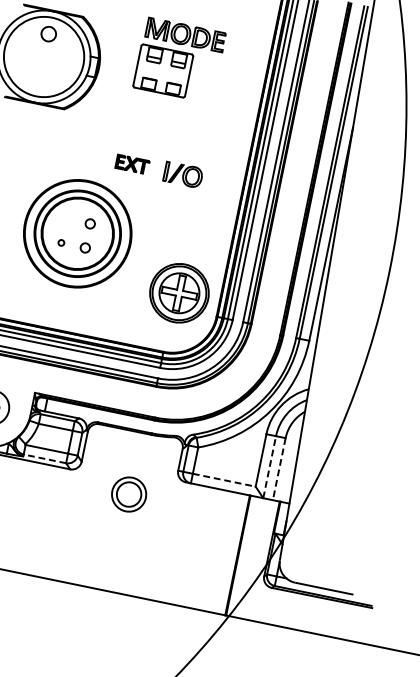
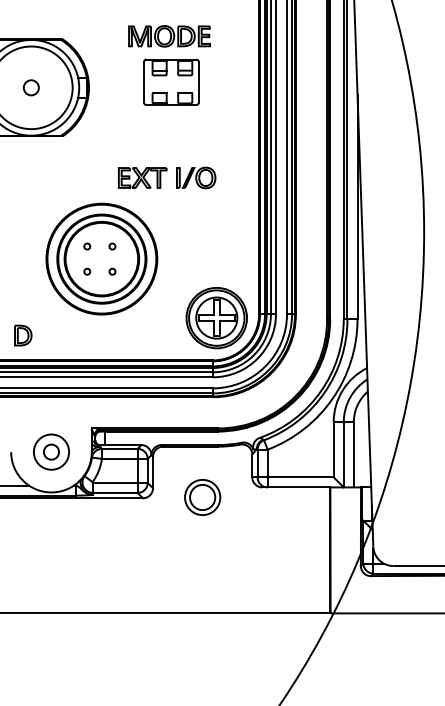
circle: (48, 33) -> (30, 87), moved
part: (163, 70) -> (171, 81), moved
part: (132, 164) -> (142, 177), size x1.43
circle: (66, 218) -> (87, 246), added
circle: (90, 223) -> (112, 246), size x0.62
circle: (85, 247) -> (112, 271), size x0.62
part: (179, 293) -> (216, 318), moved
line: (44, 458) -> (114, 492), dashed -> solid
line: (269, 466) -> (343, 454), dashed -> solid
line: (279, 468) -> (353, 454), dashed -> solid
line: (225, 480) -> (301, 477), dashed -> solid
part: (128, 494) -> (202, 497), moved

